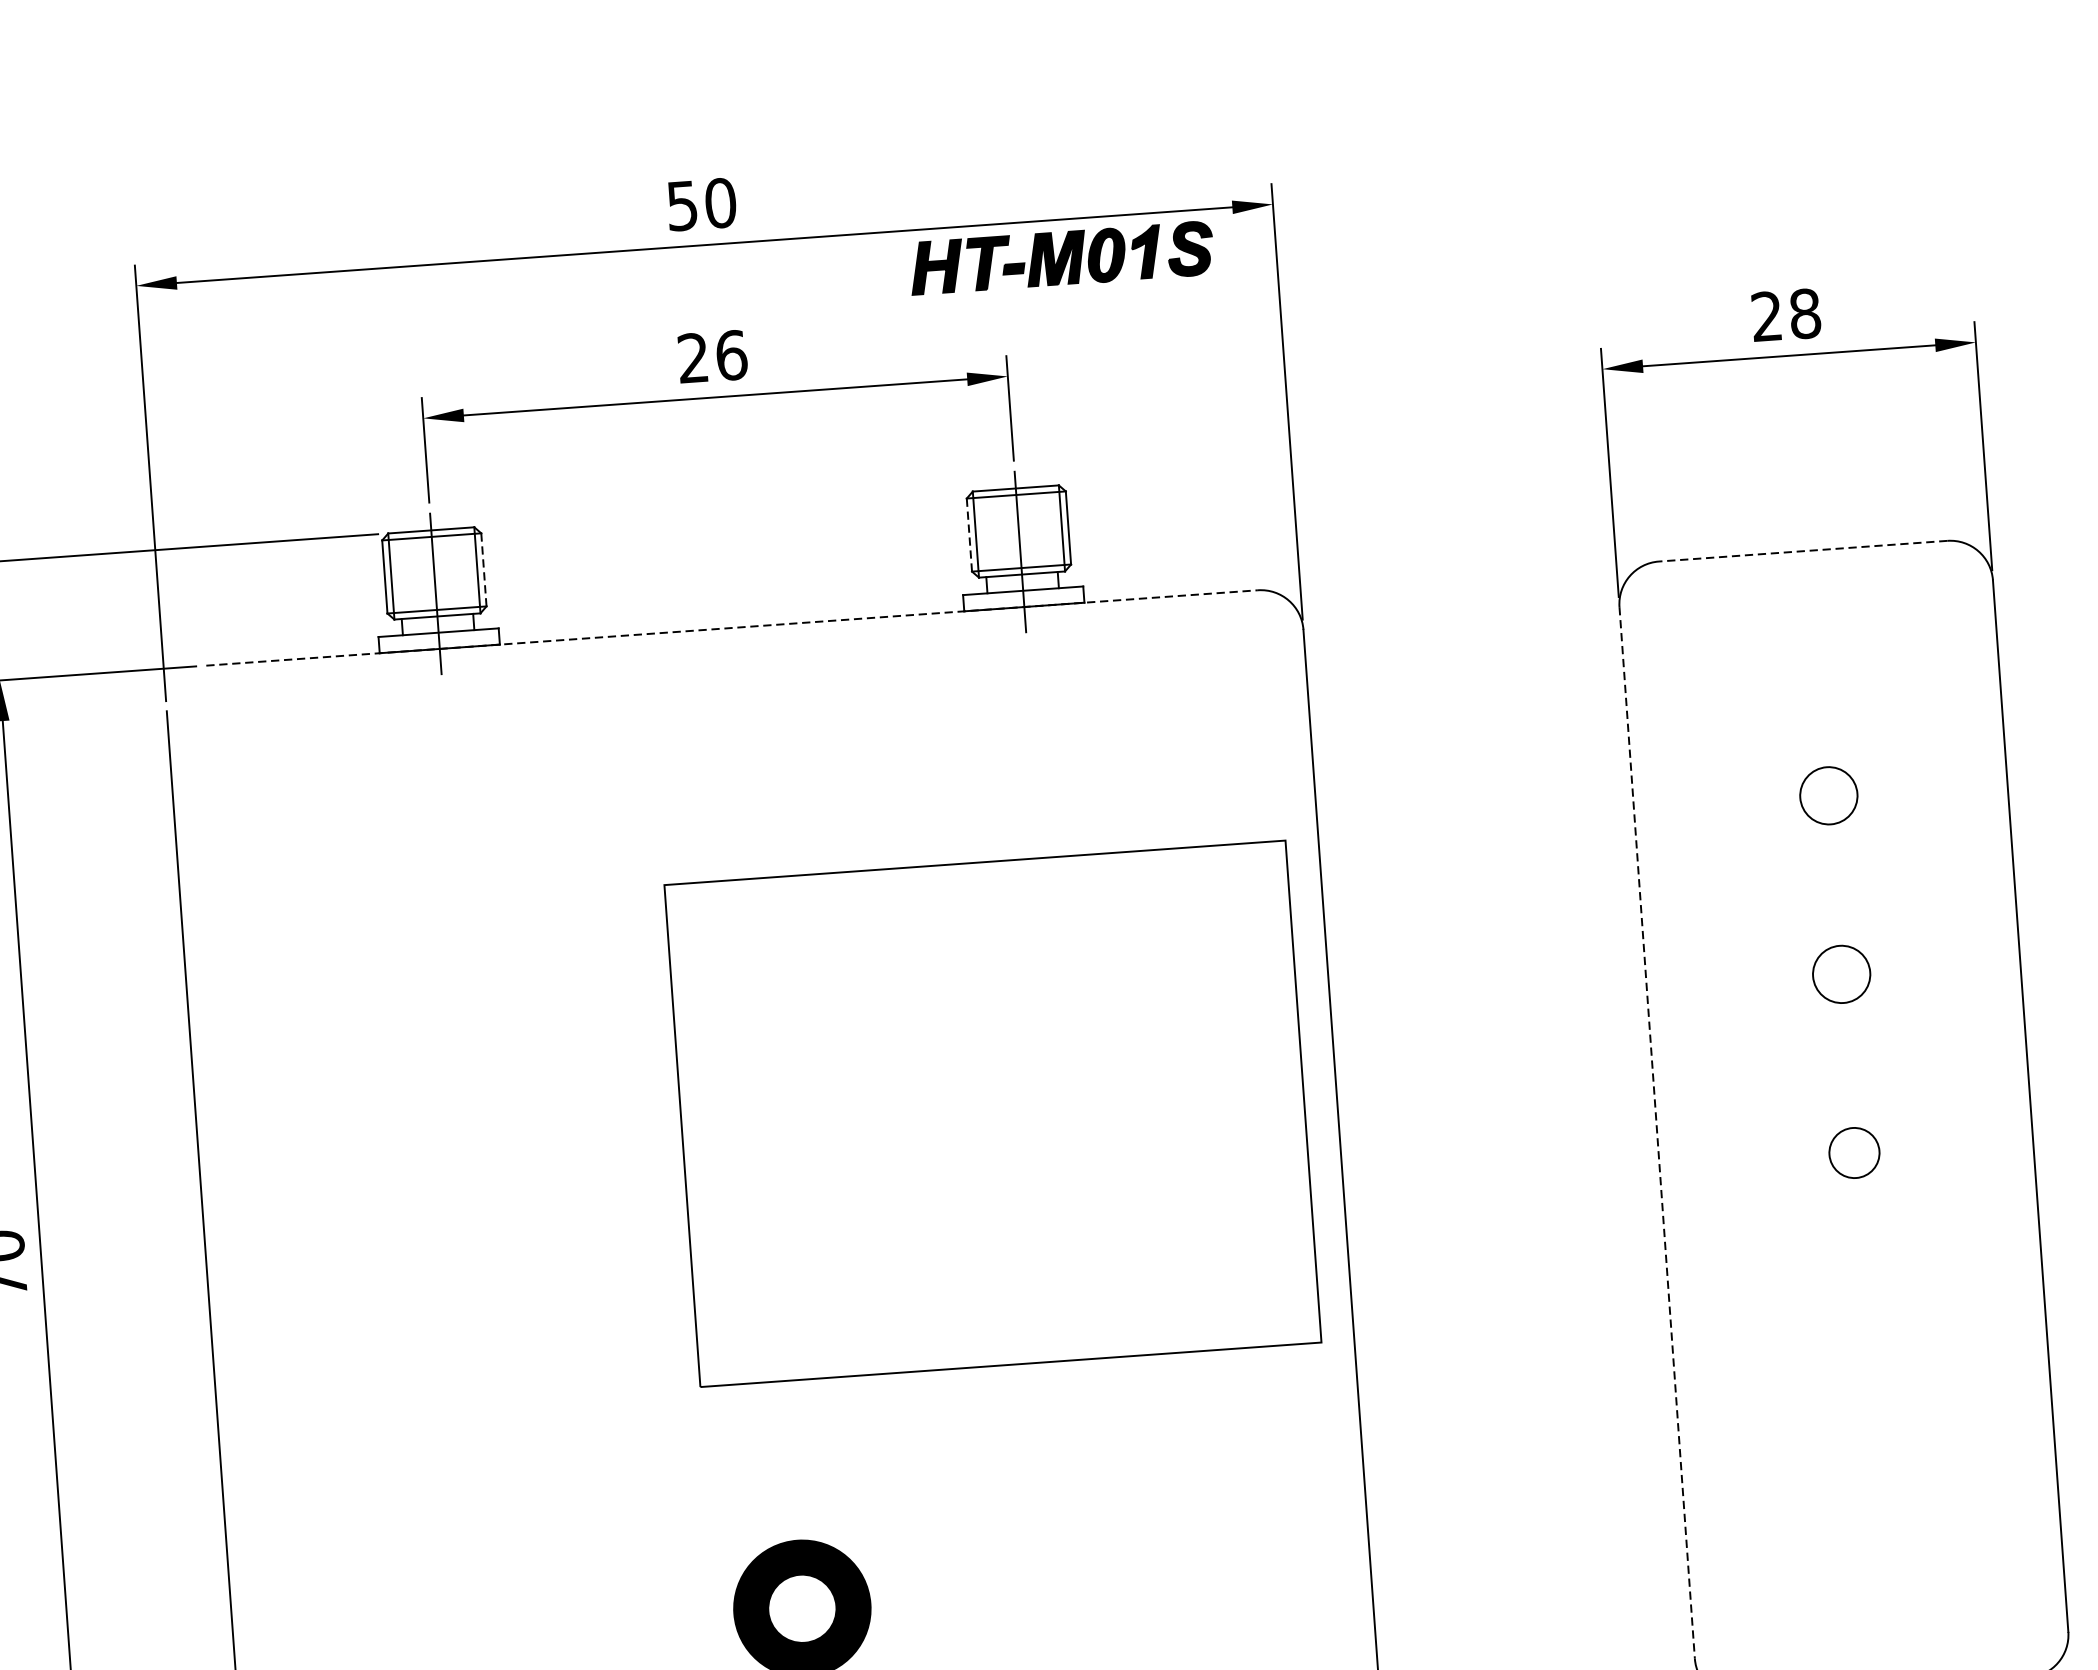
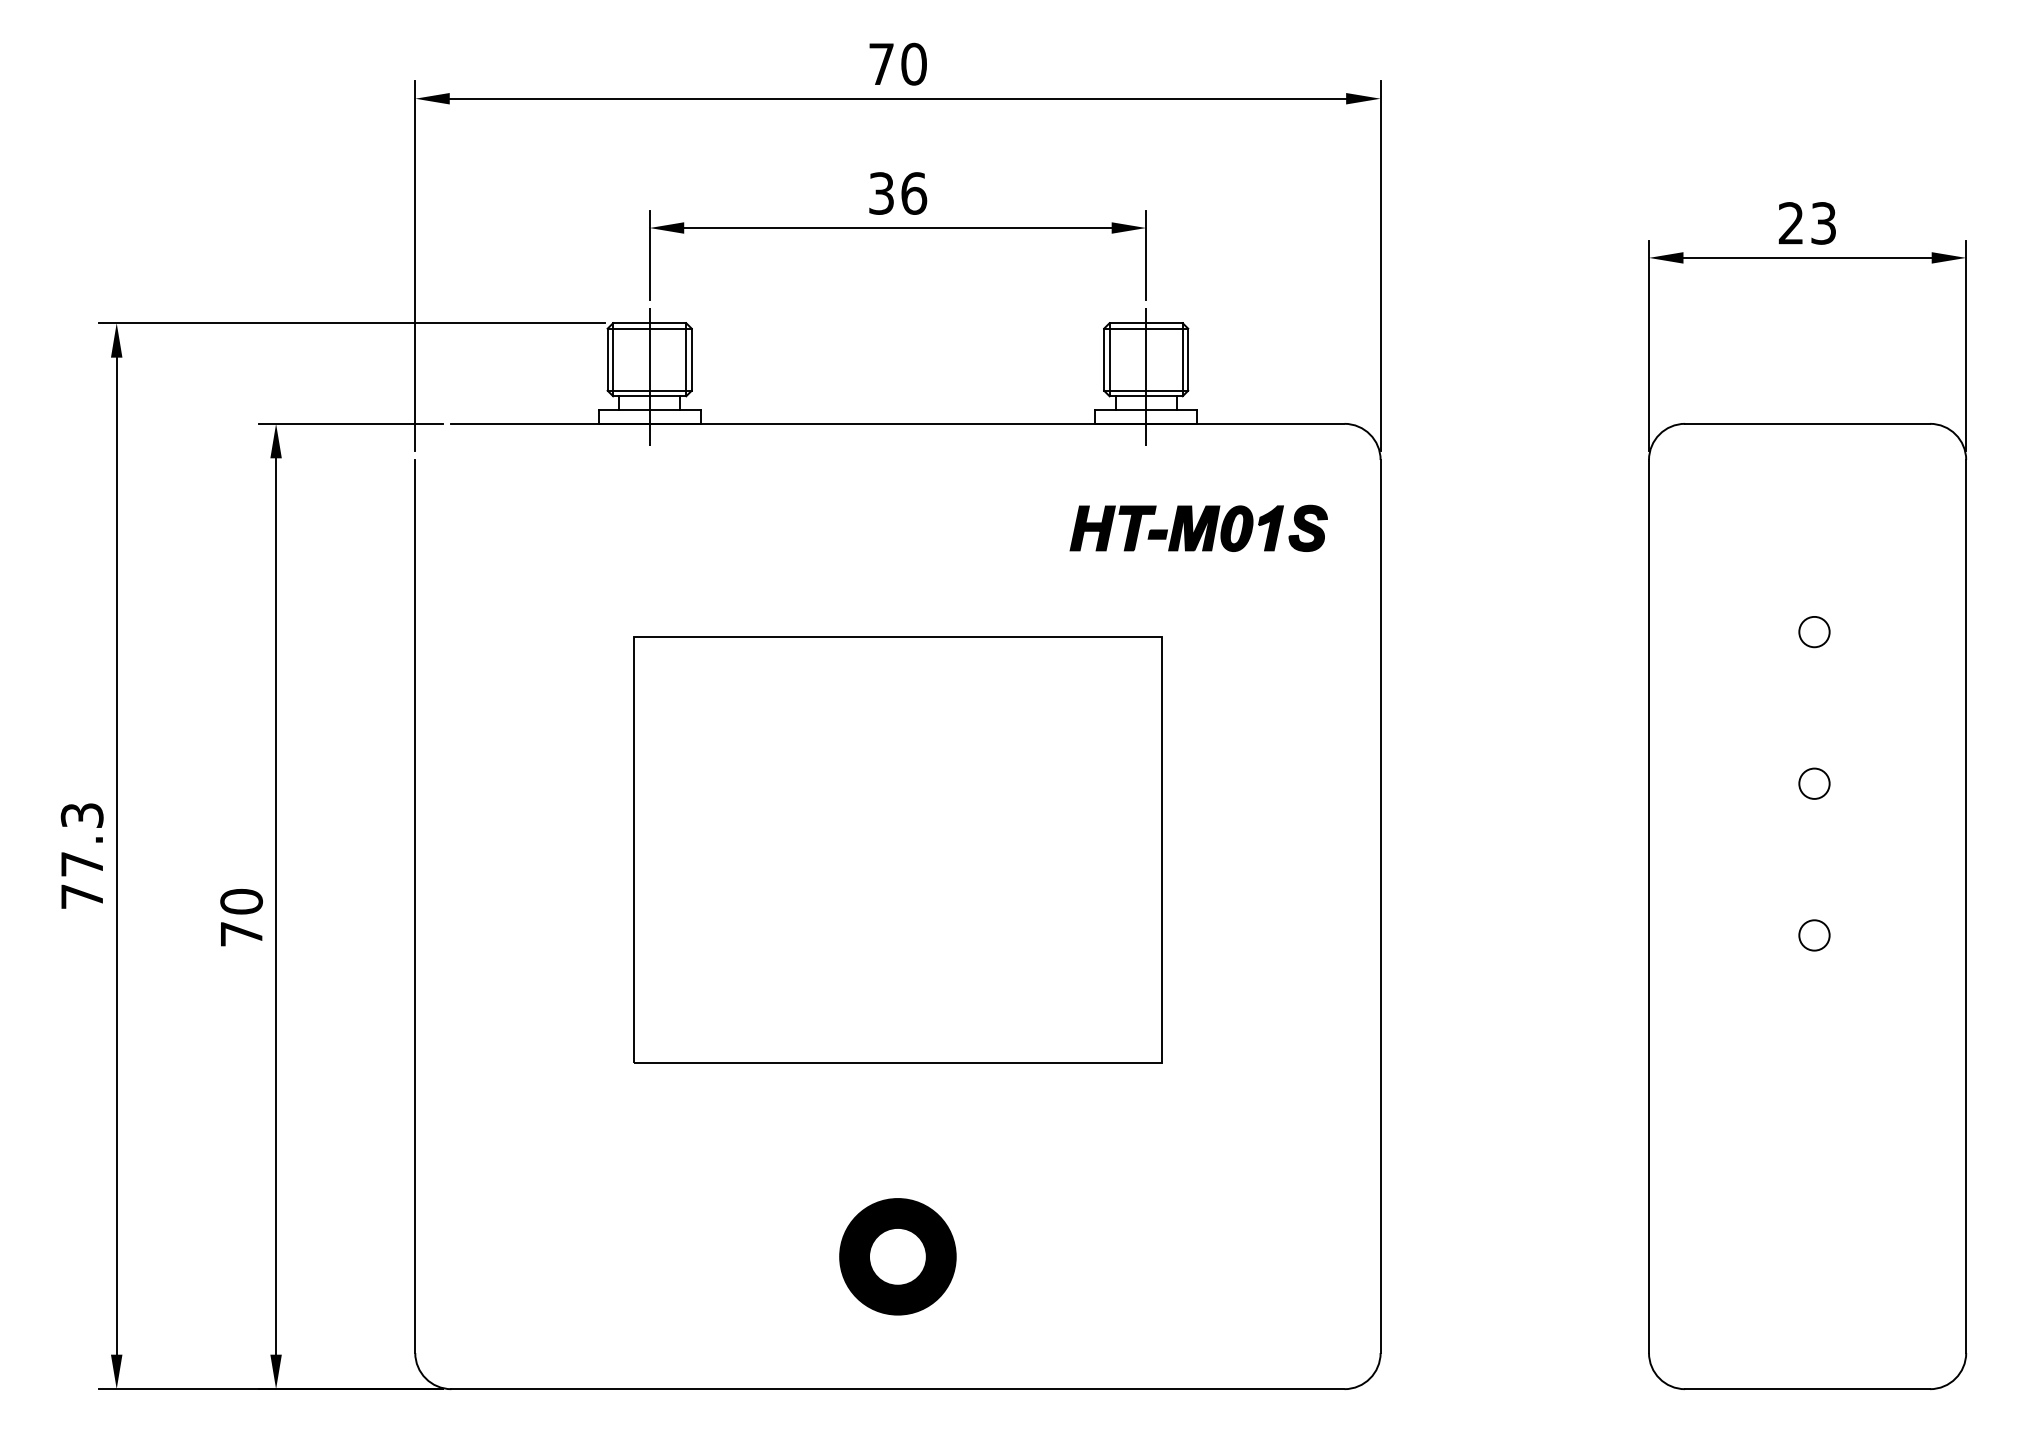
text: (682, 206) -> (881, 64), 50 -> 70
part: (1061, 257) -> (1198, 527), moved
text: (1804, 313) -> (1823, 223), 28 -> 23
text: (693, 358) -> (881, 193), 26 -> 36
line: (969, 534) -> (1104, 359), dashed -> solid
line: (1803, 550) -> (1807, 423), dashed -> solid
line: (483, 569) -> (691, 359), dashed -> solid
line: (731, 627) -> (897, 423), dashed -> solid
circle: (1828, 795) -> (1814, 631), size x0.62
circle: (1841, 974) -> (1814, 783), size x0.62
part: (992, 1113) -> (897, 849), moved
line: (1657, 1132) -> (1649, 906), dashed -> solid
circle: (1854, 1153) -> (1814, 935), size x0.71

